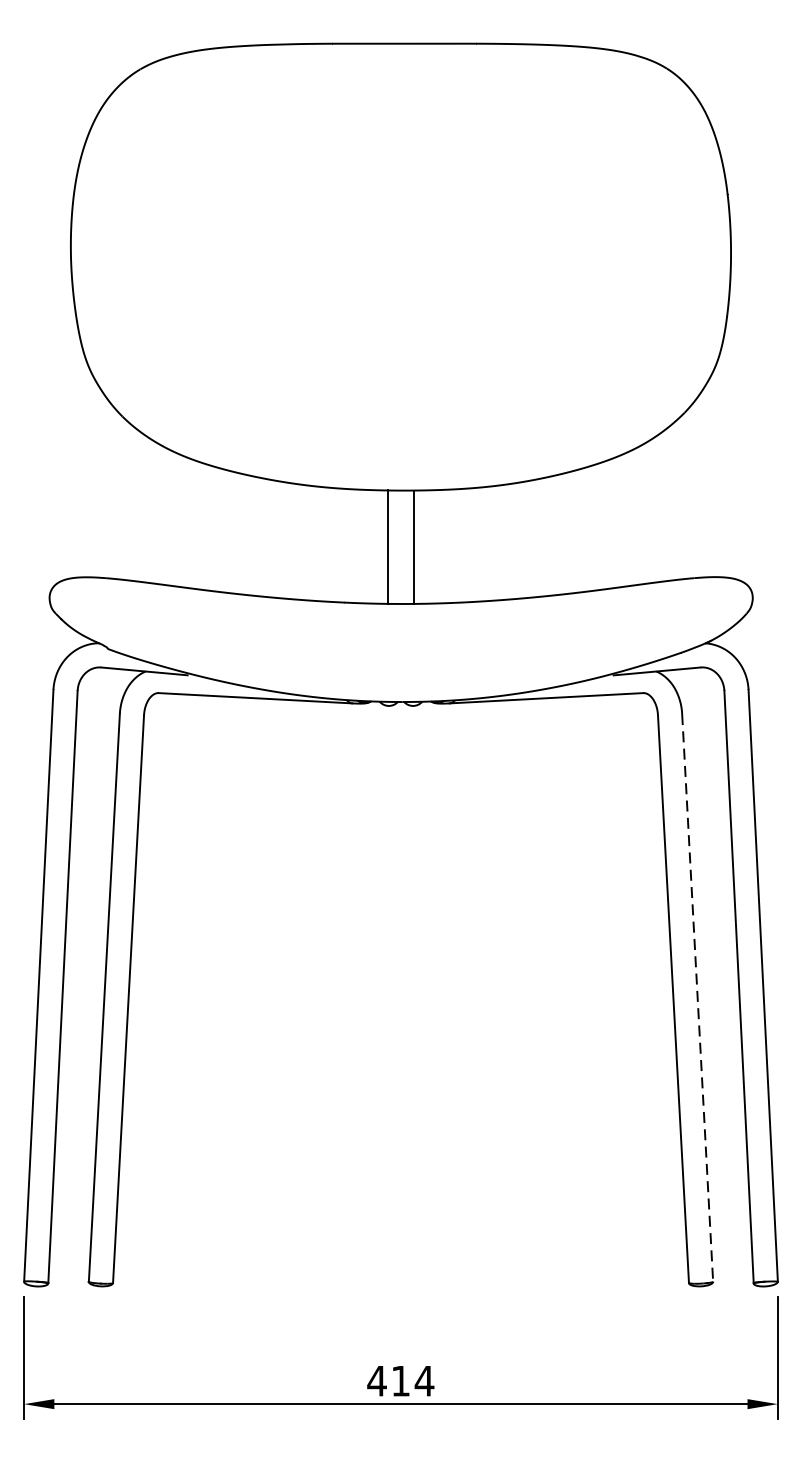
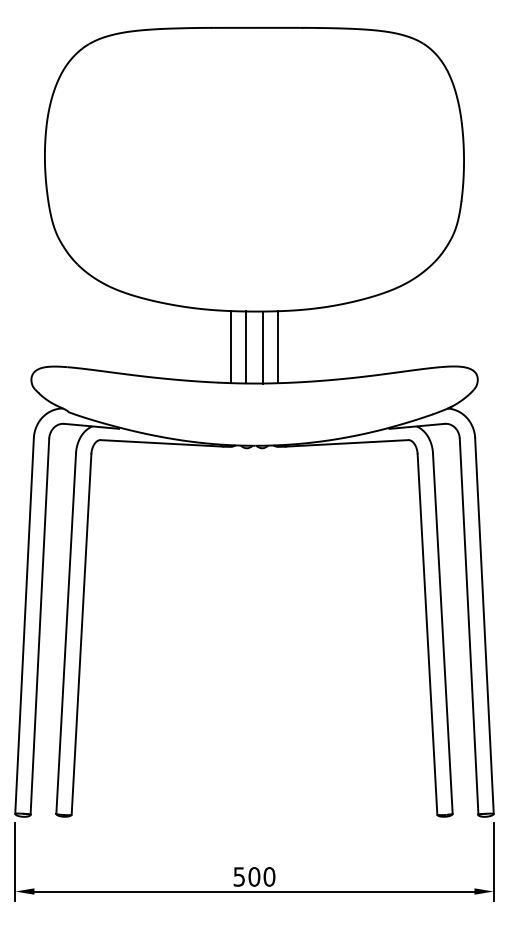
line: (363, 547) -> (230, 347), added
line: (438, 547) -> (278, 347), added
line: (697, 999) -> (442, 634), dashed -> solid
text: (401, 1380) -> (254, 876), 414 -> 500

